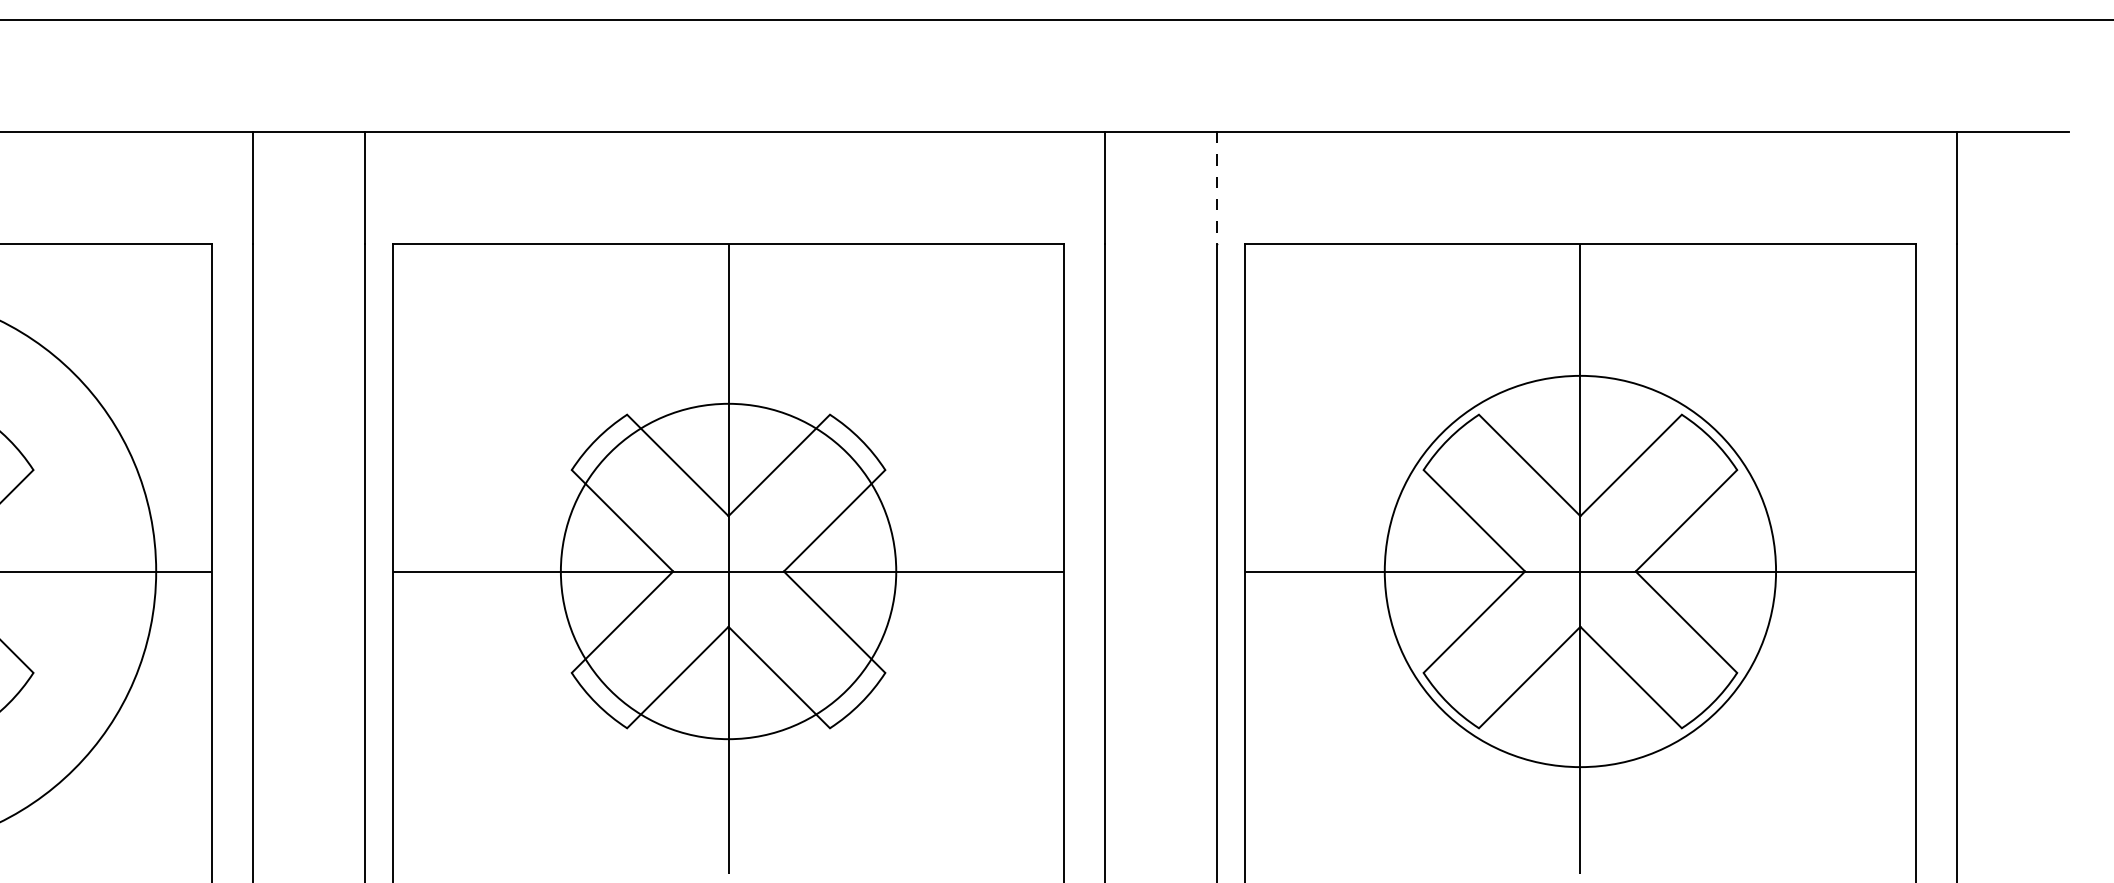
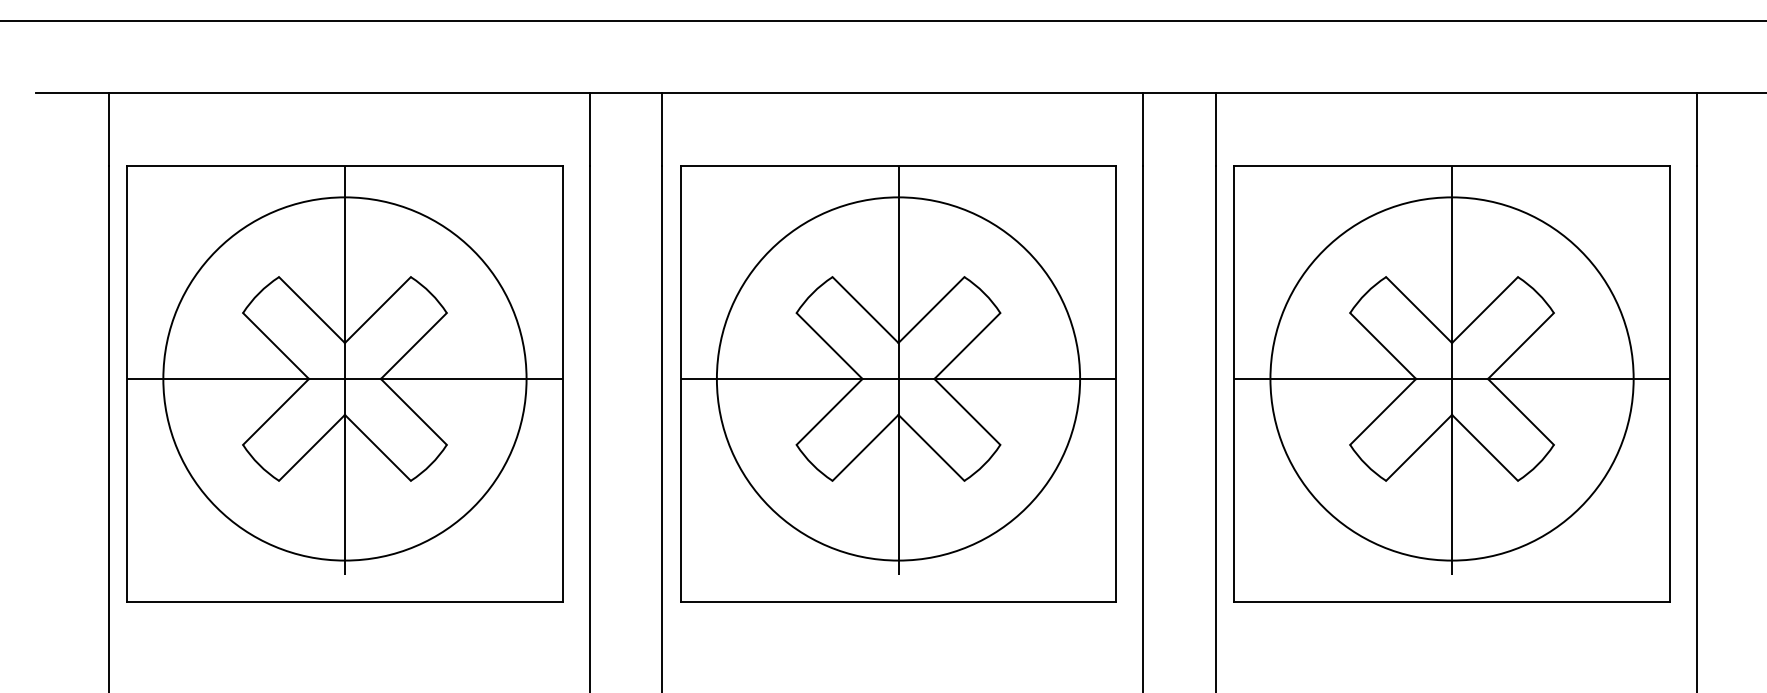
line: (1216, 189) -> (1215, 130), dashed -> solid
circle: (728, 570) -> (898, 378), size x1.67
circle: (1579, 570) -> (1451, 378), size x1.43

